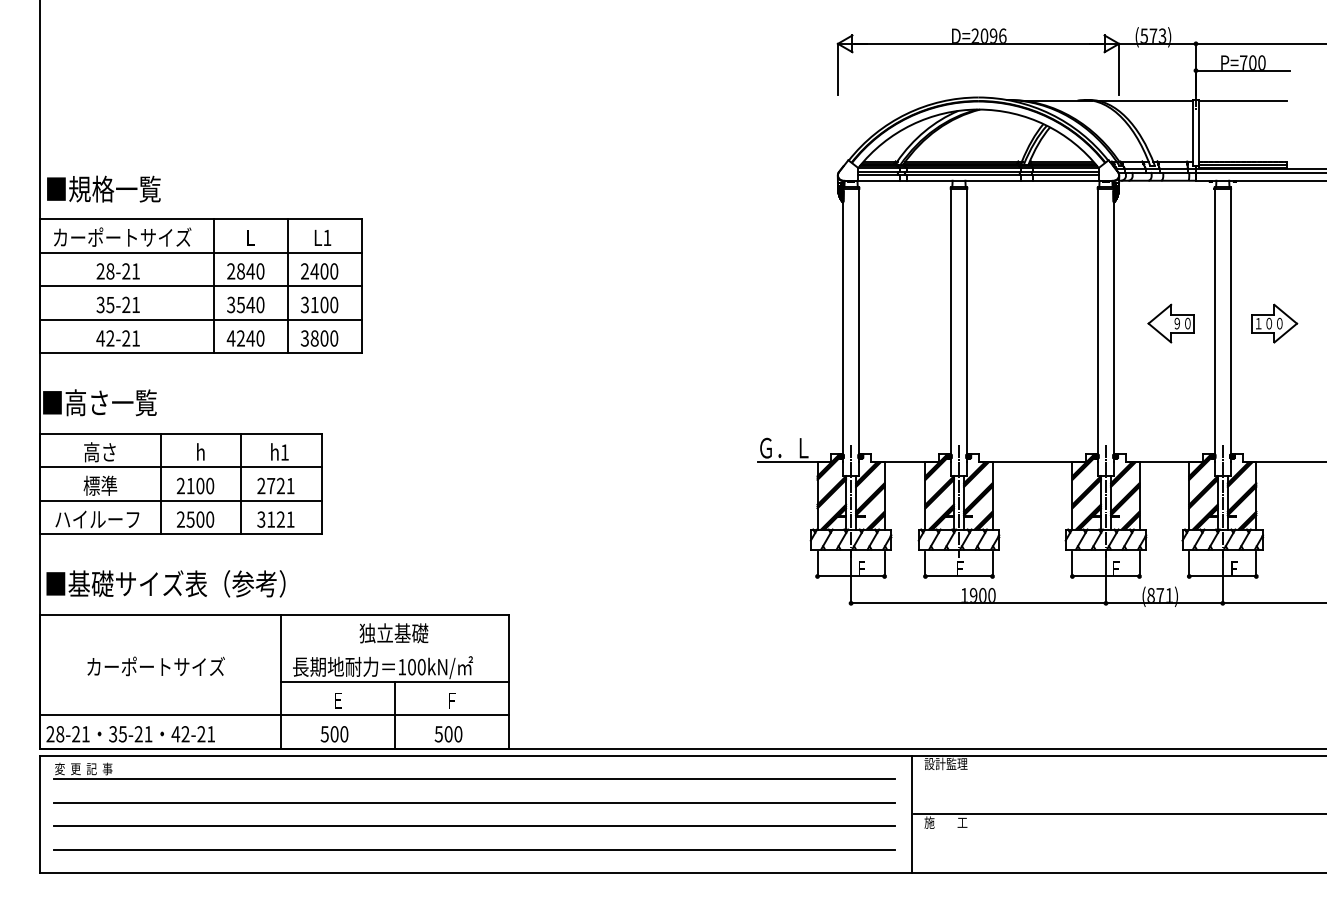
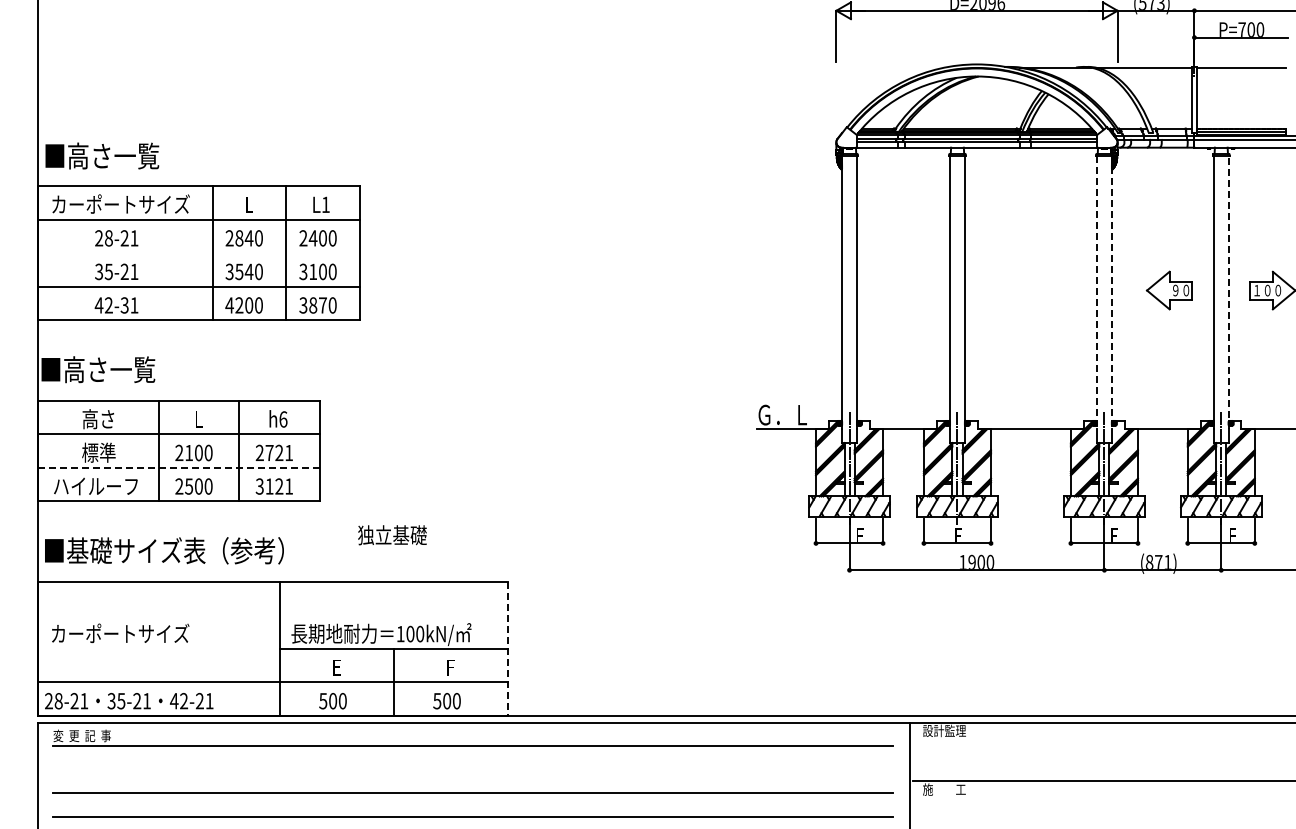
text: (91, 188) -> (89, 155), ■規格一覧 -> ■高さ一覧
line: (200, 286) -> (198, 253), removed
line: (1098, 325) -> (1096, 292), solid -> dashed
line: (1113, 325) -> (1111, 292), solid -> dashed
line: (1230, 325) -> (1228, 292), solid -> dashed
text: (126, 338) -> (124, 305), 42-21 -> 42-31
text: (250, 338) -> (248, 305), 4240 -> 4200
text: (324, 338) -> (322, 305), 3800 -> 3870
text: (200, 451) -> (198, 418), h -> L
text: (285, 452) -> (283, 419), h1 -> h6
line: (180, 500) -> (178, 467), solid -> dashed
text: (393, 633) -> (391, 535), moved
text: (155, 666) -> (119, 633), moved
line: (509, 682) -> (507, 649), solid -> dashed
line: (474, 802) -> (472, 769), removed

